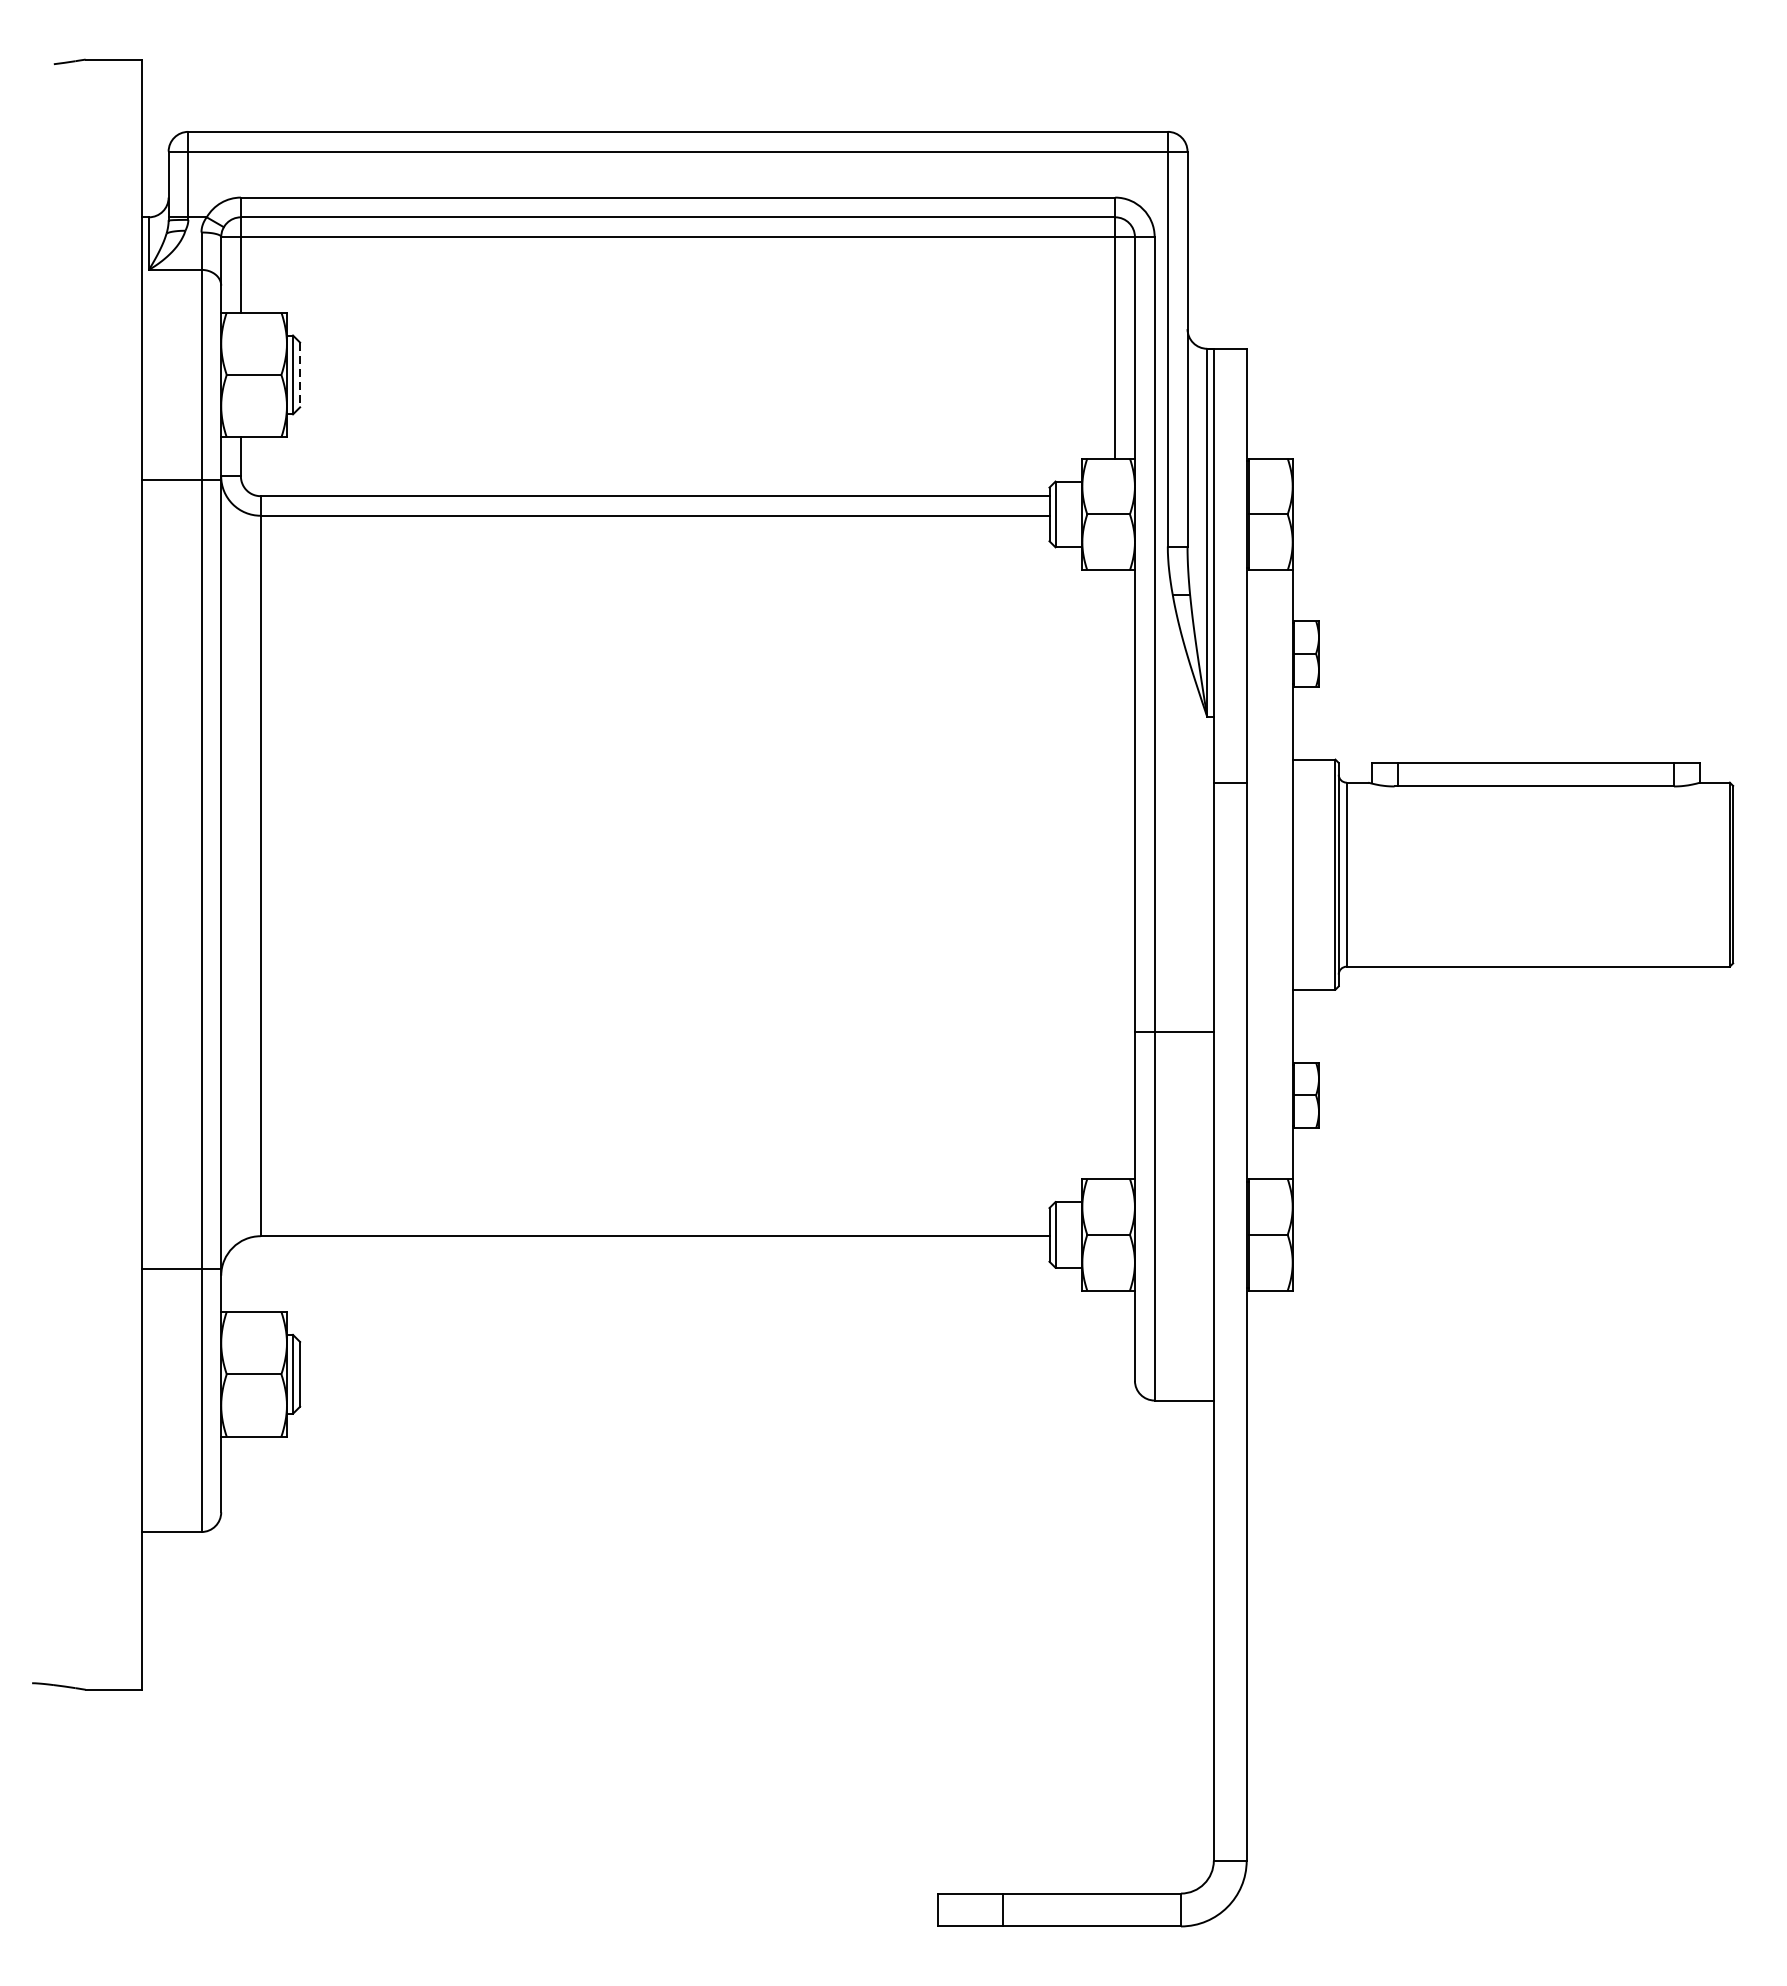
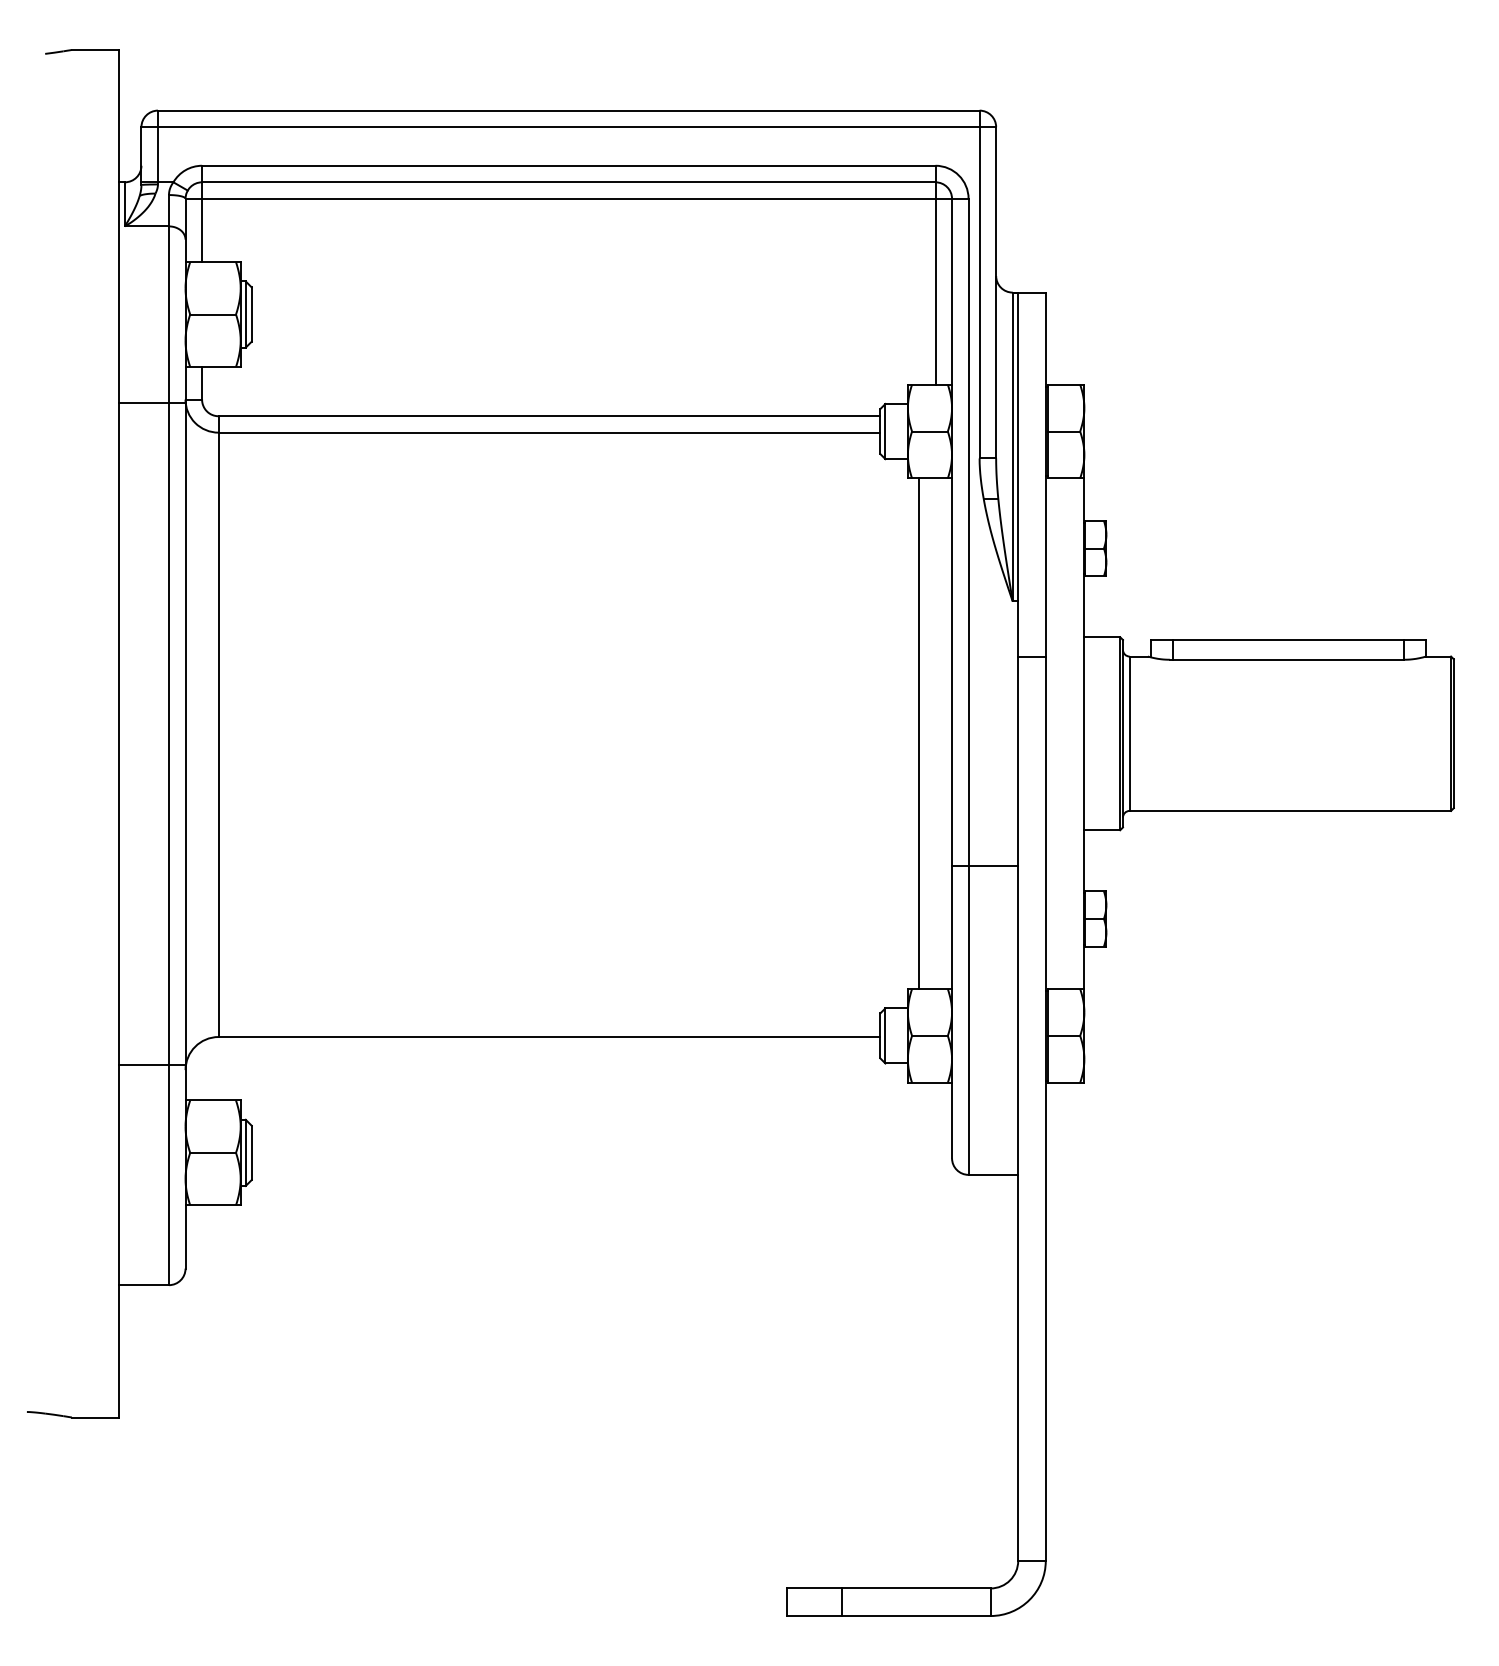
line: (299, 376) -> (251, 315), dashed -> solid
line: (1094, 874) -> (918, 733), added

